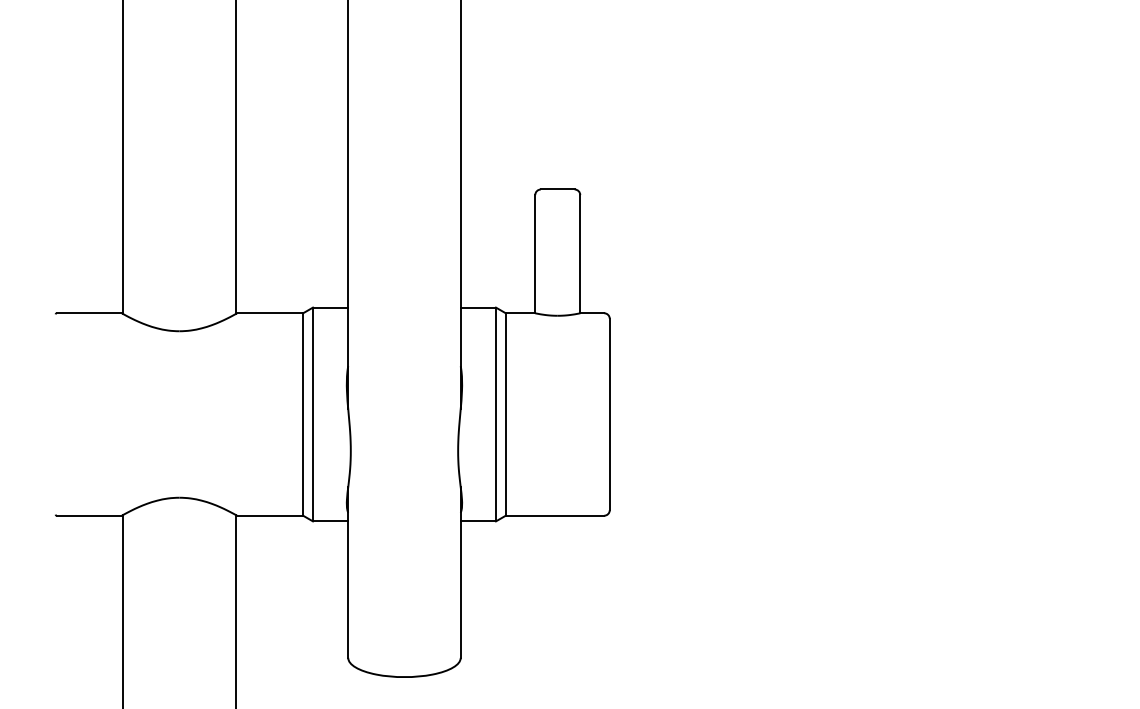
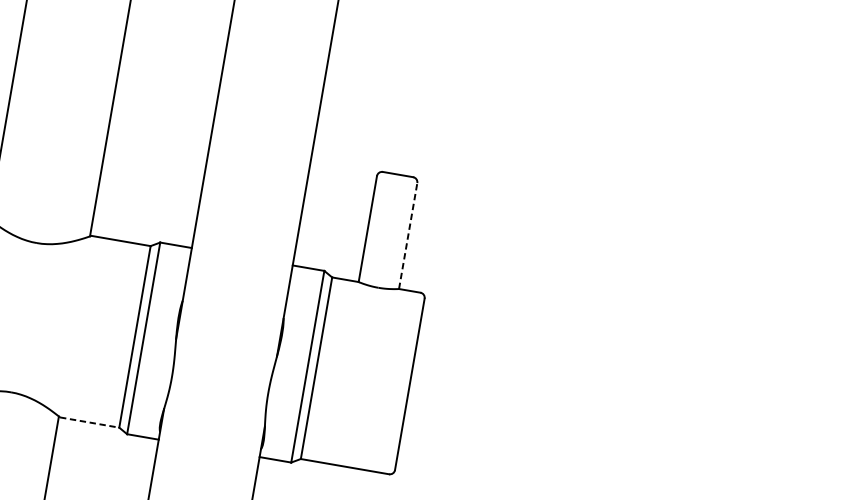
line: (580, 253) -> (408, 235), solid -> dashed
line: (270, 515) -> (90, 422), solid -> dashed

